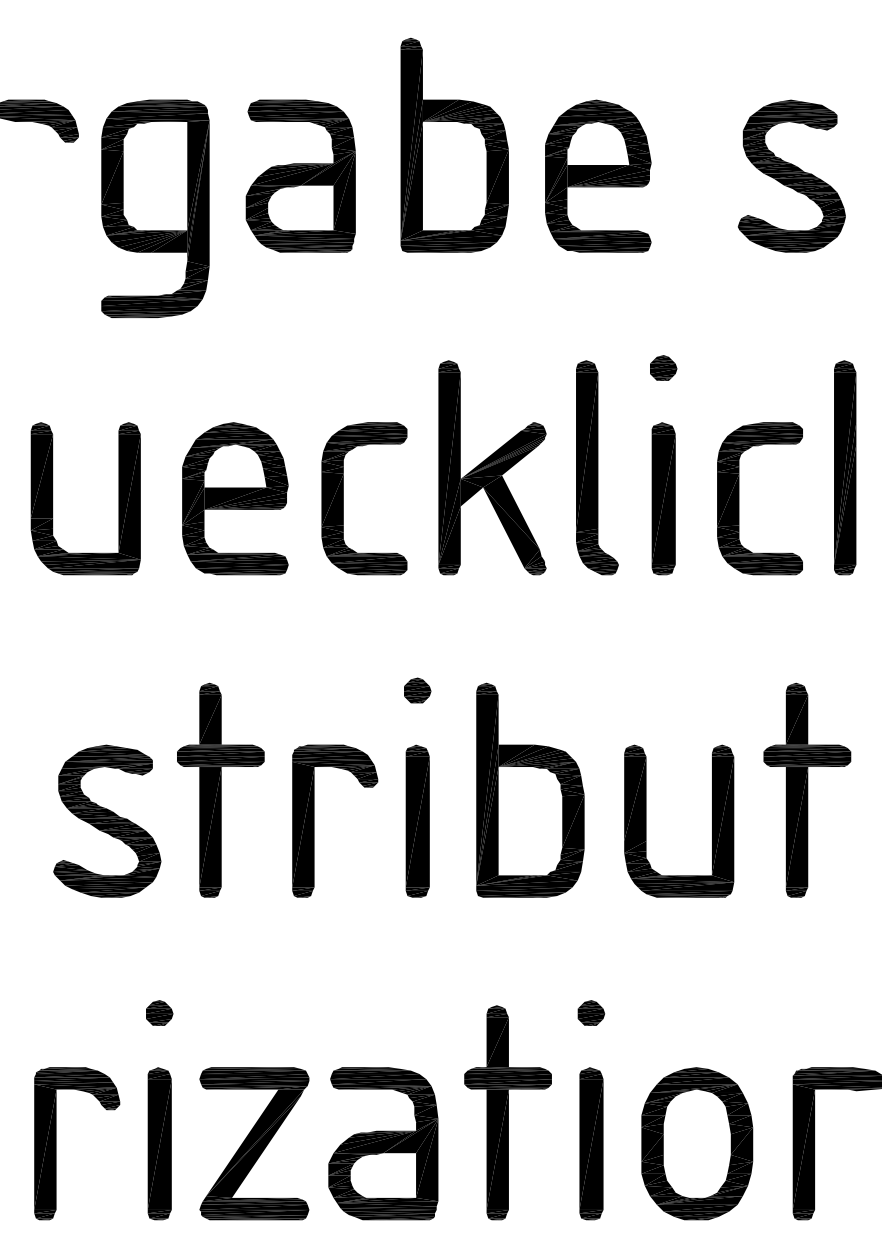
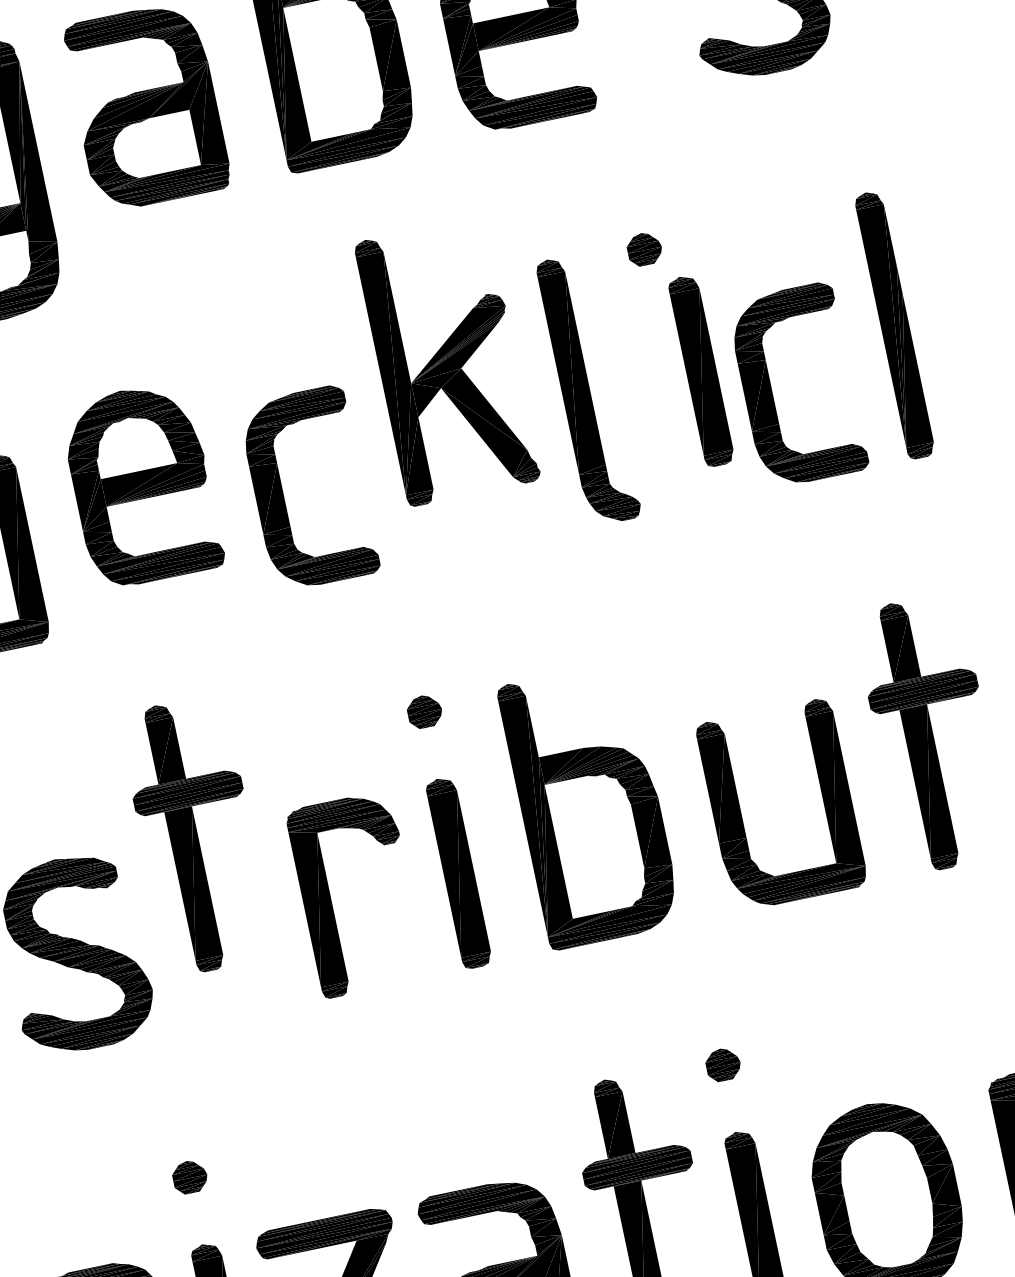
part: (492, 467) -> (447, 360), moved
part: (235, 498) -> (141, 484), moved
part: (663, 498) -> (701, 370), moved
part: (220, 789) -> (196, 834), moved

